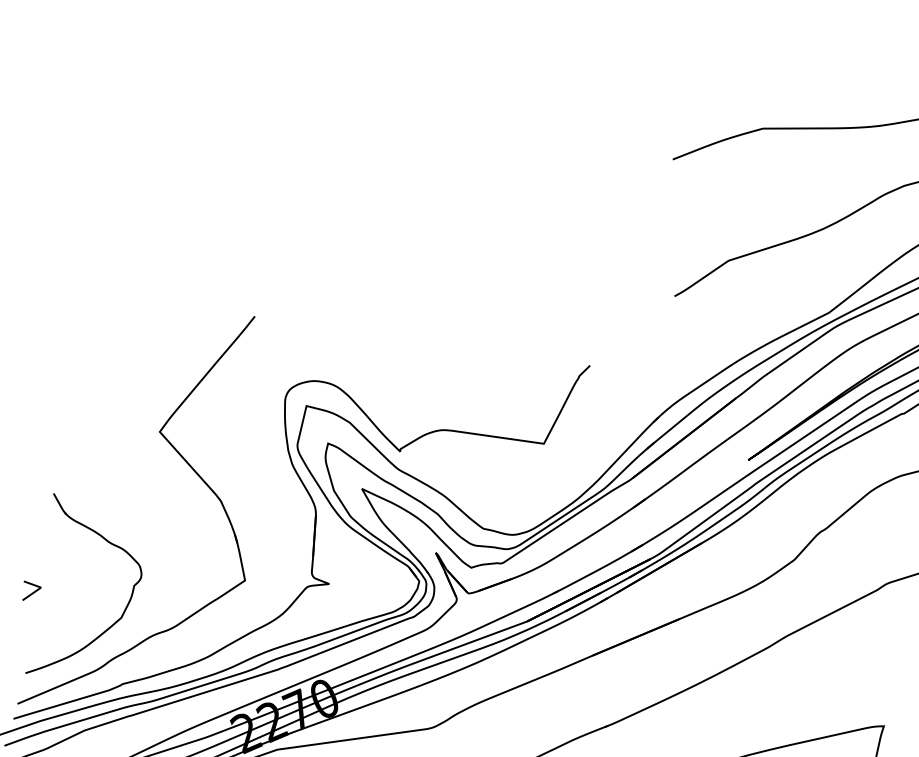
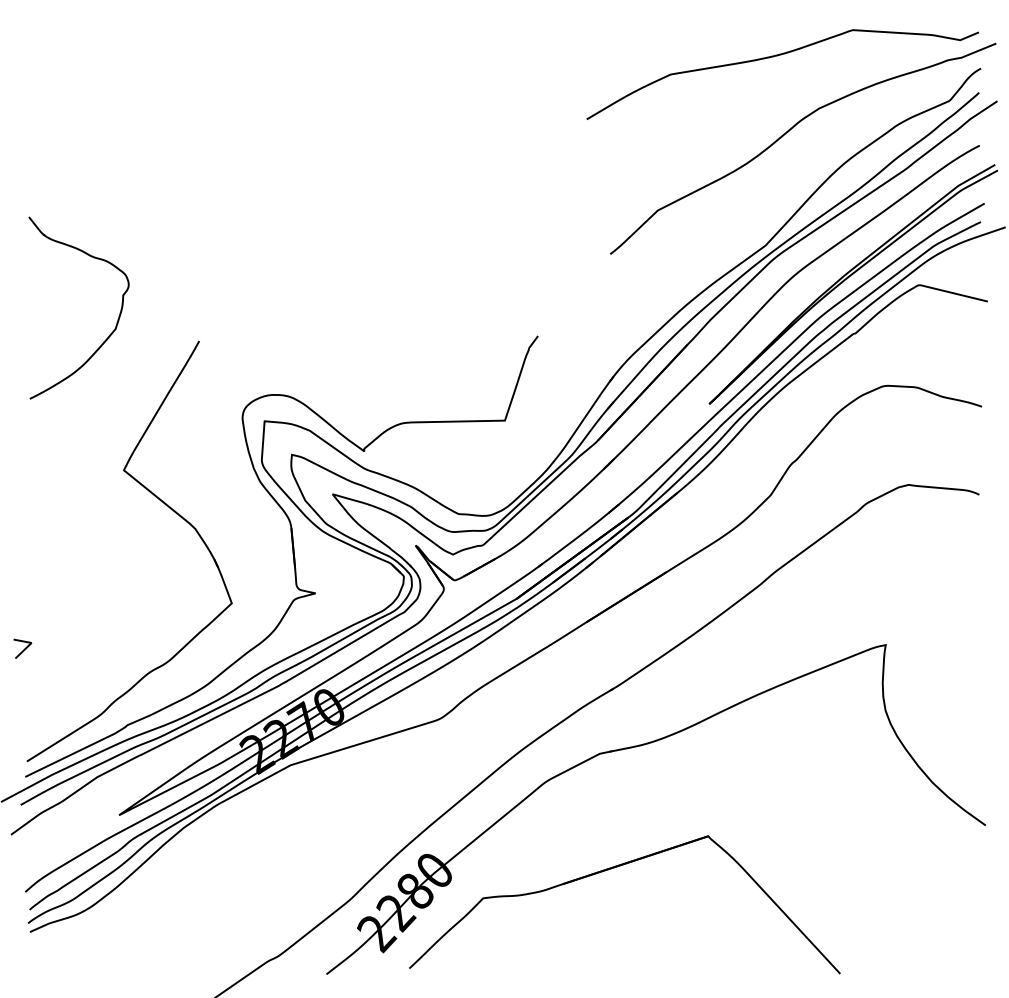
part: (124, 608) -> (117, 319), moved

